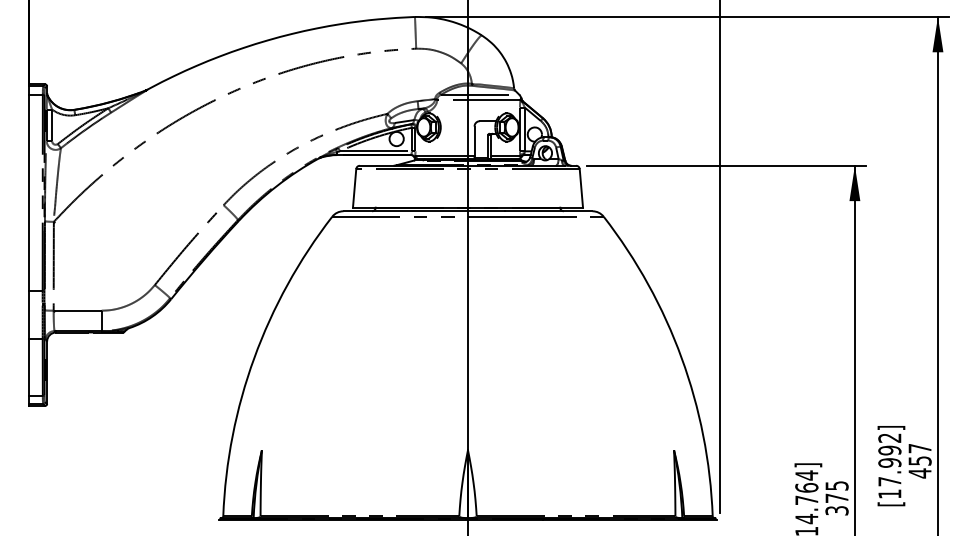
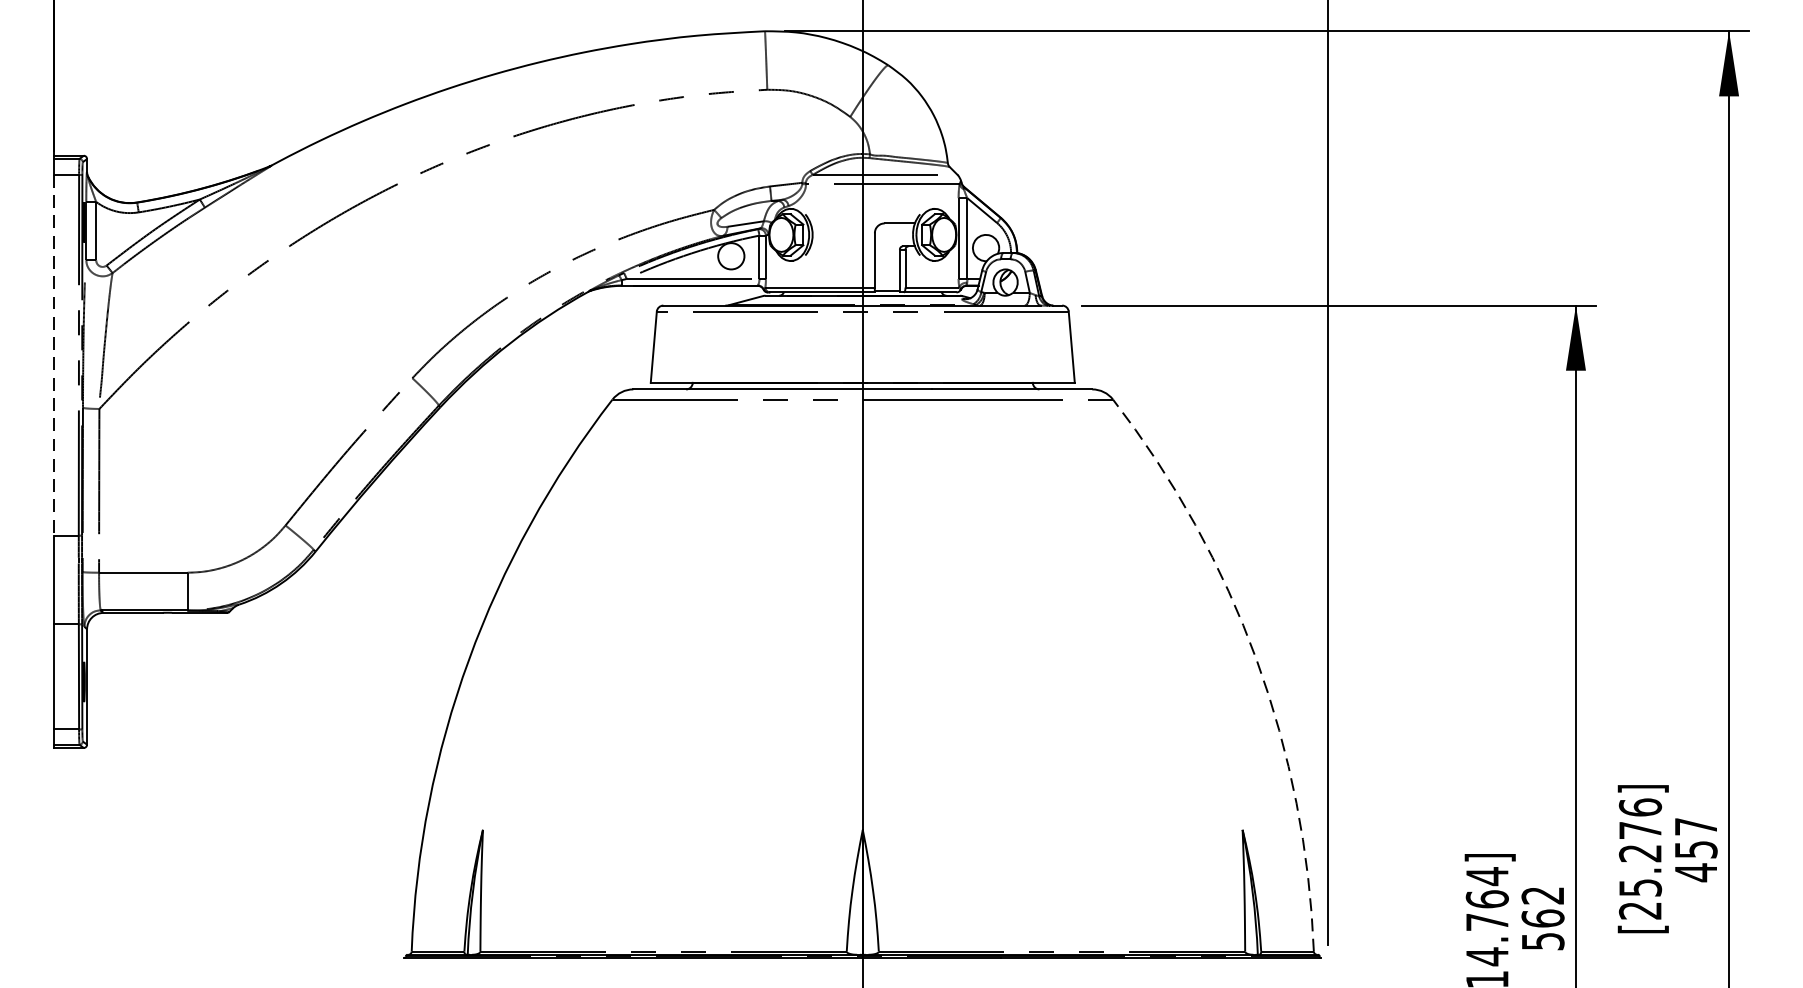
line: (29, 192) -> (54, 354), solid -> dashed
arc: (681, 358) -> (1256, 660), solid -> dashed
text: (889, 465) -> (1639, 858), [17.992] -> [25.276]
text: (836, 497) -> (1542, 917), 375 -> 562

